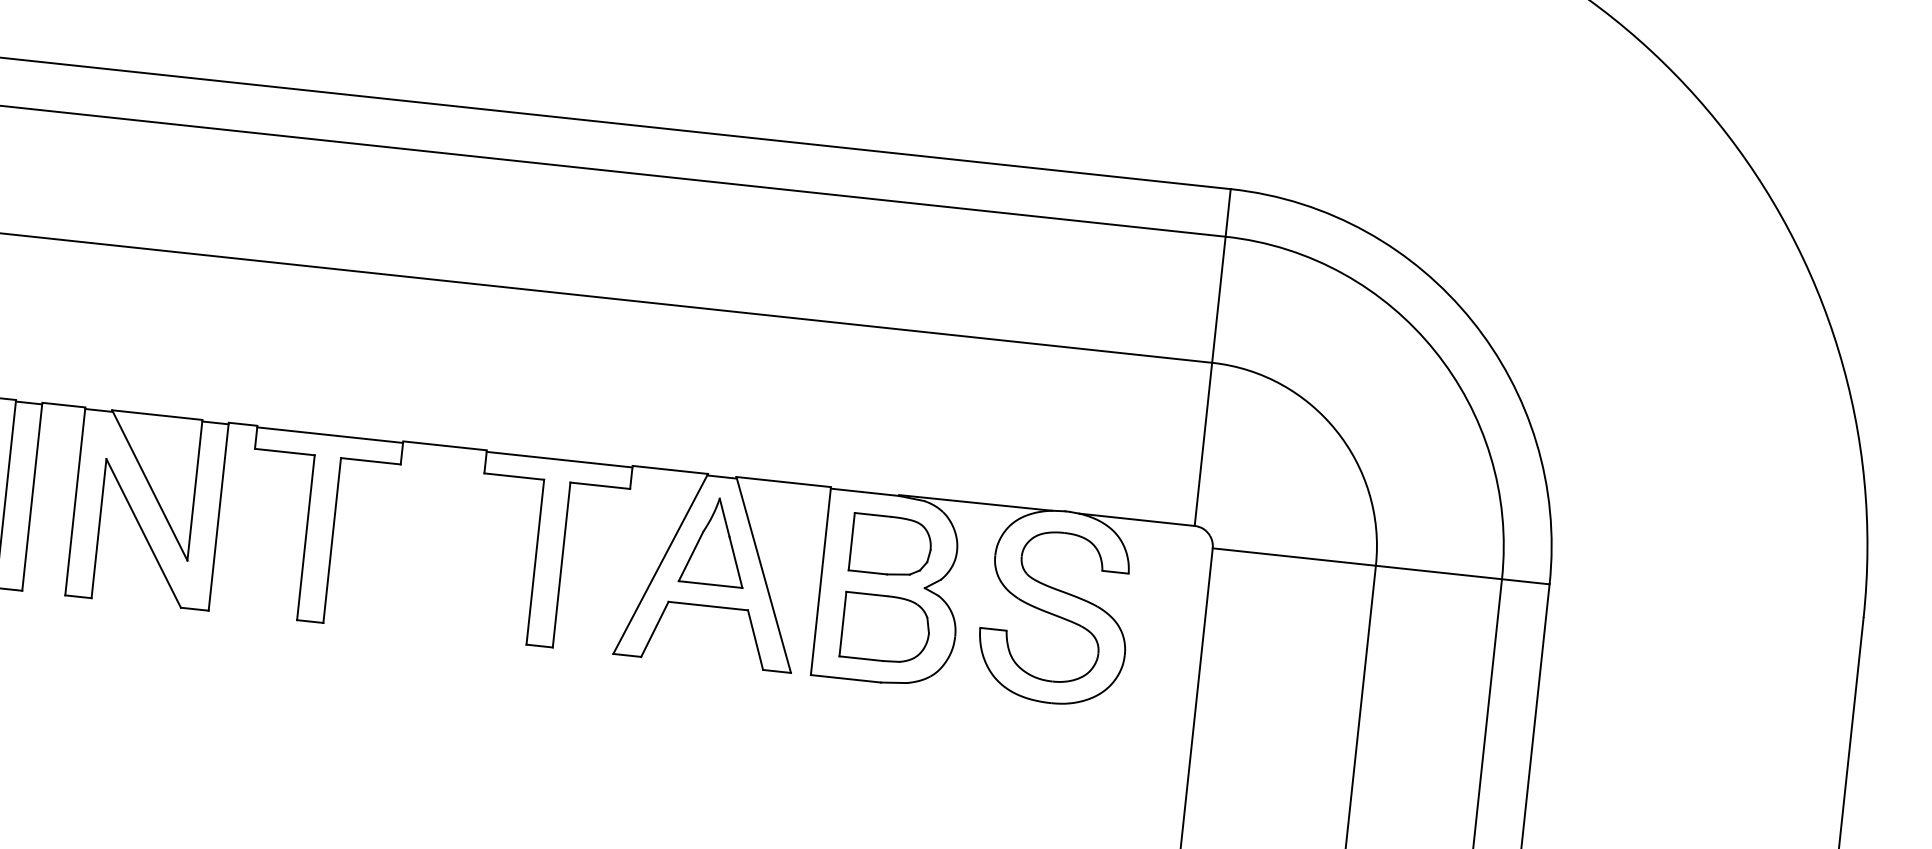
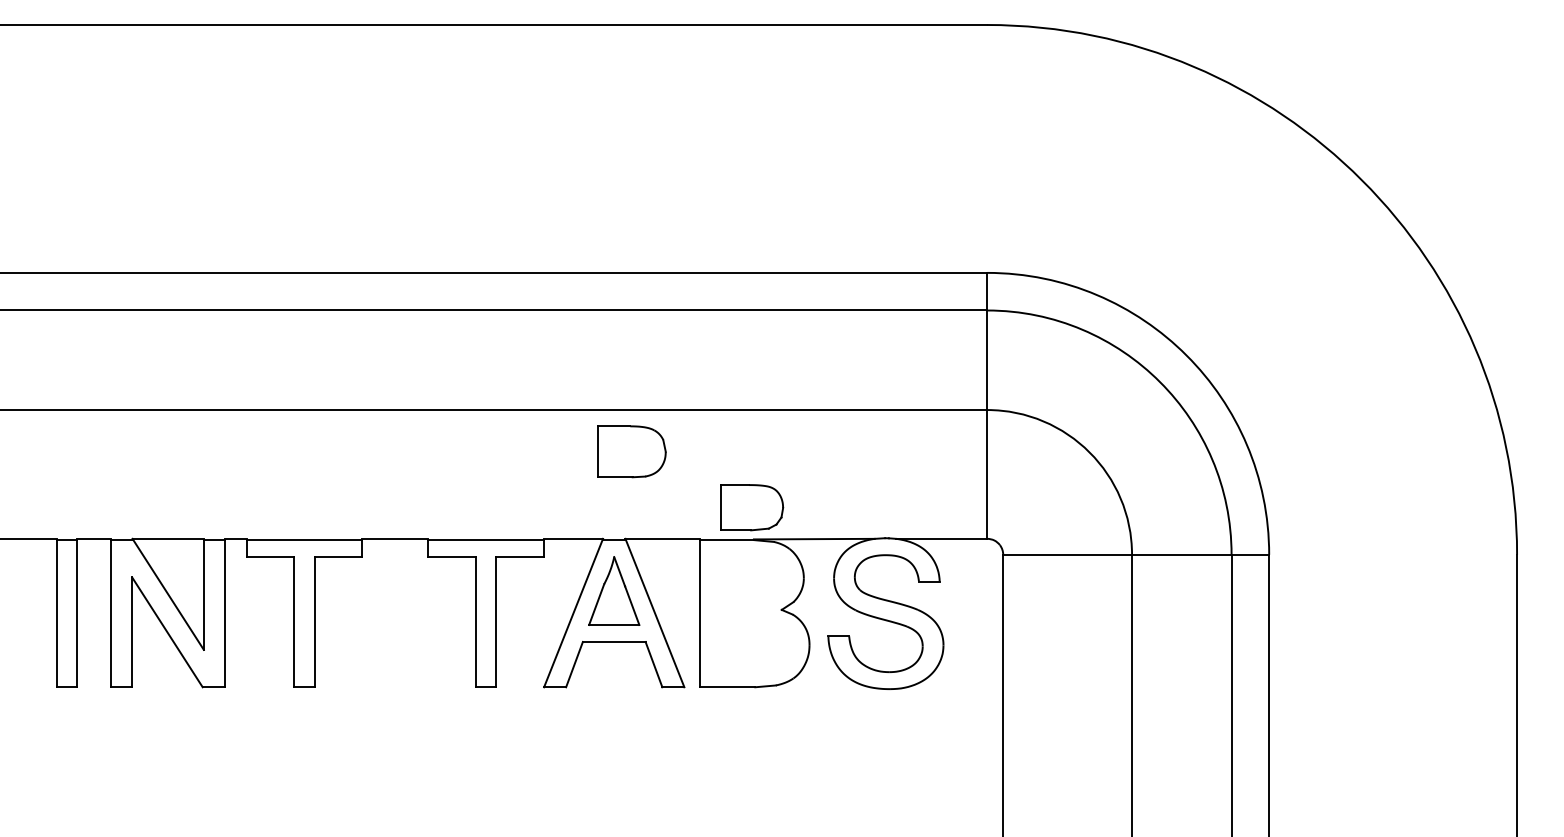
part: (891, 545) -> (752, 507), moved
part: (885, 628) -> (631, 451), moved

